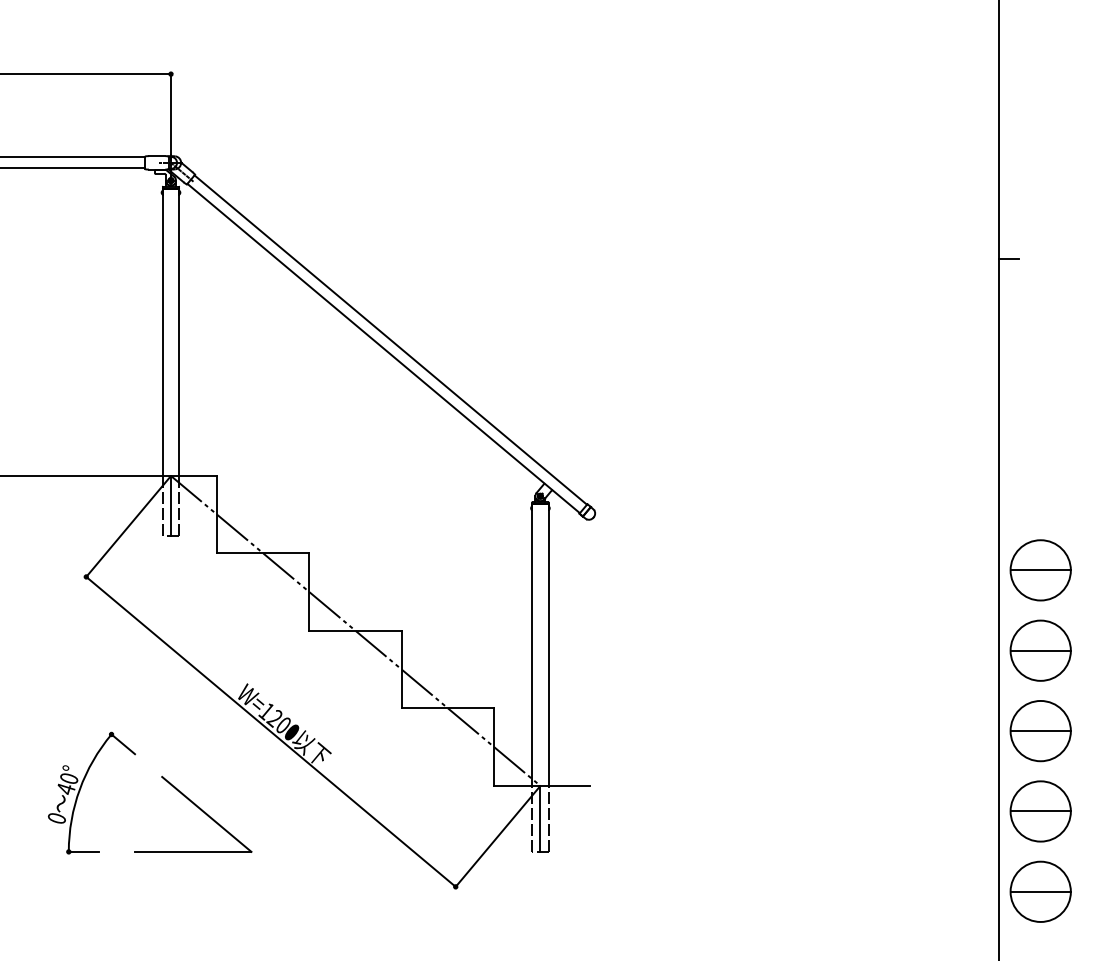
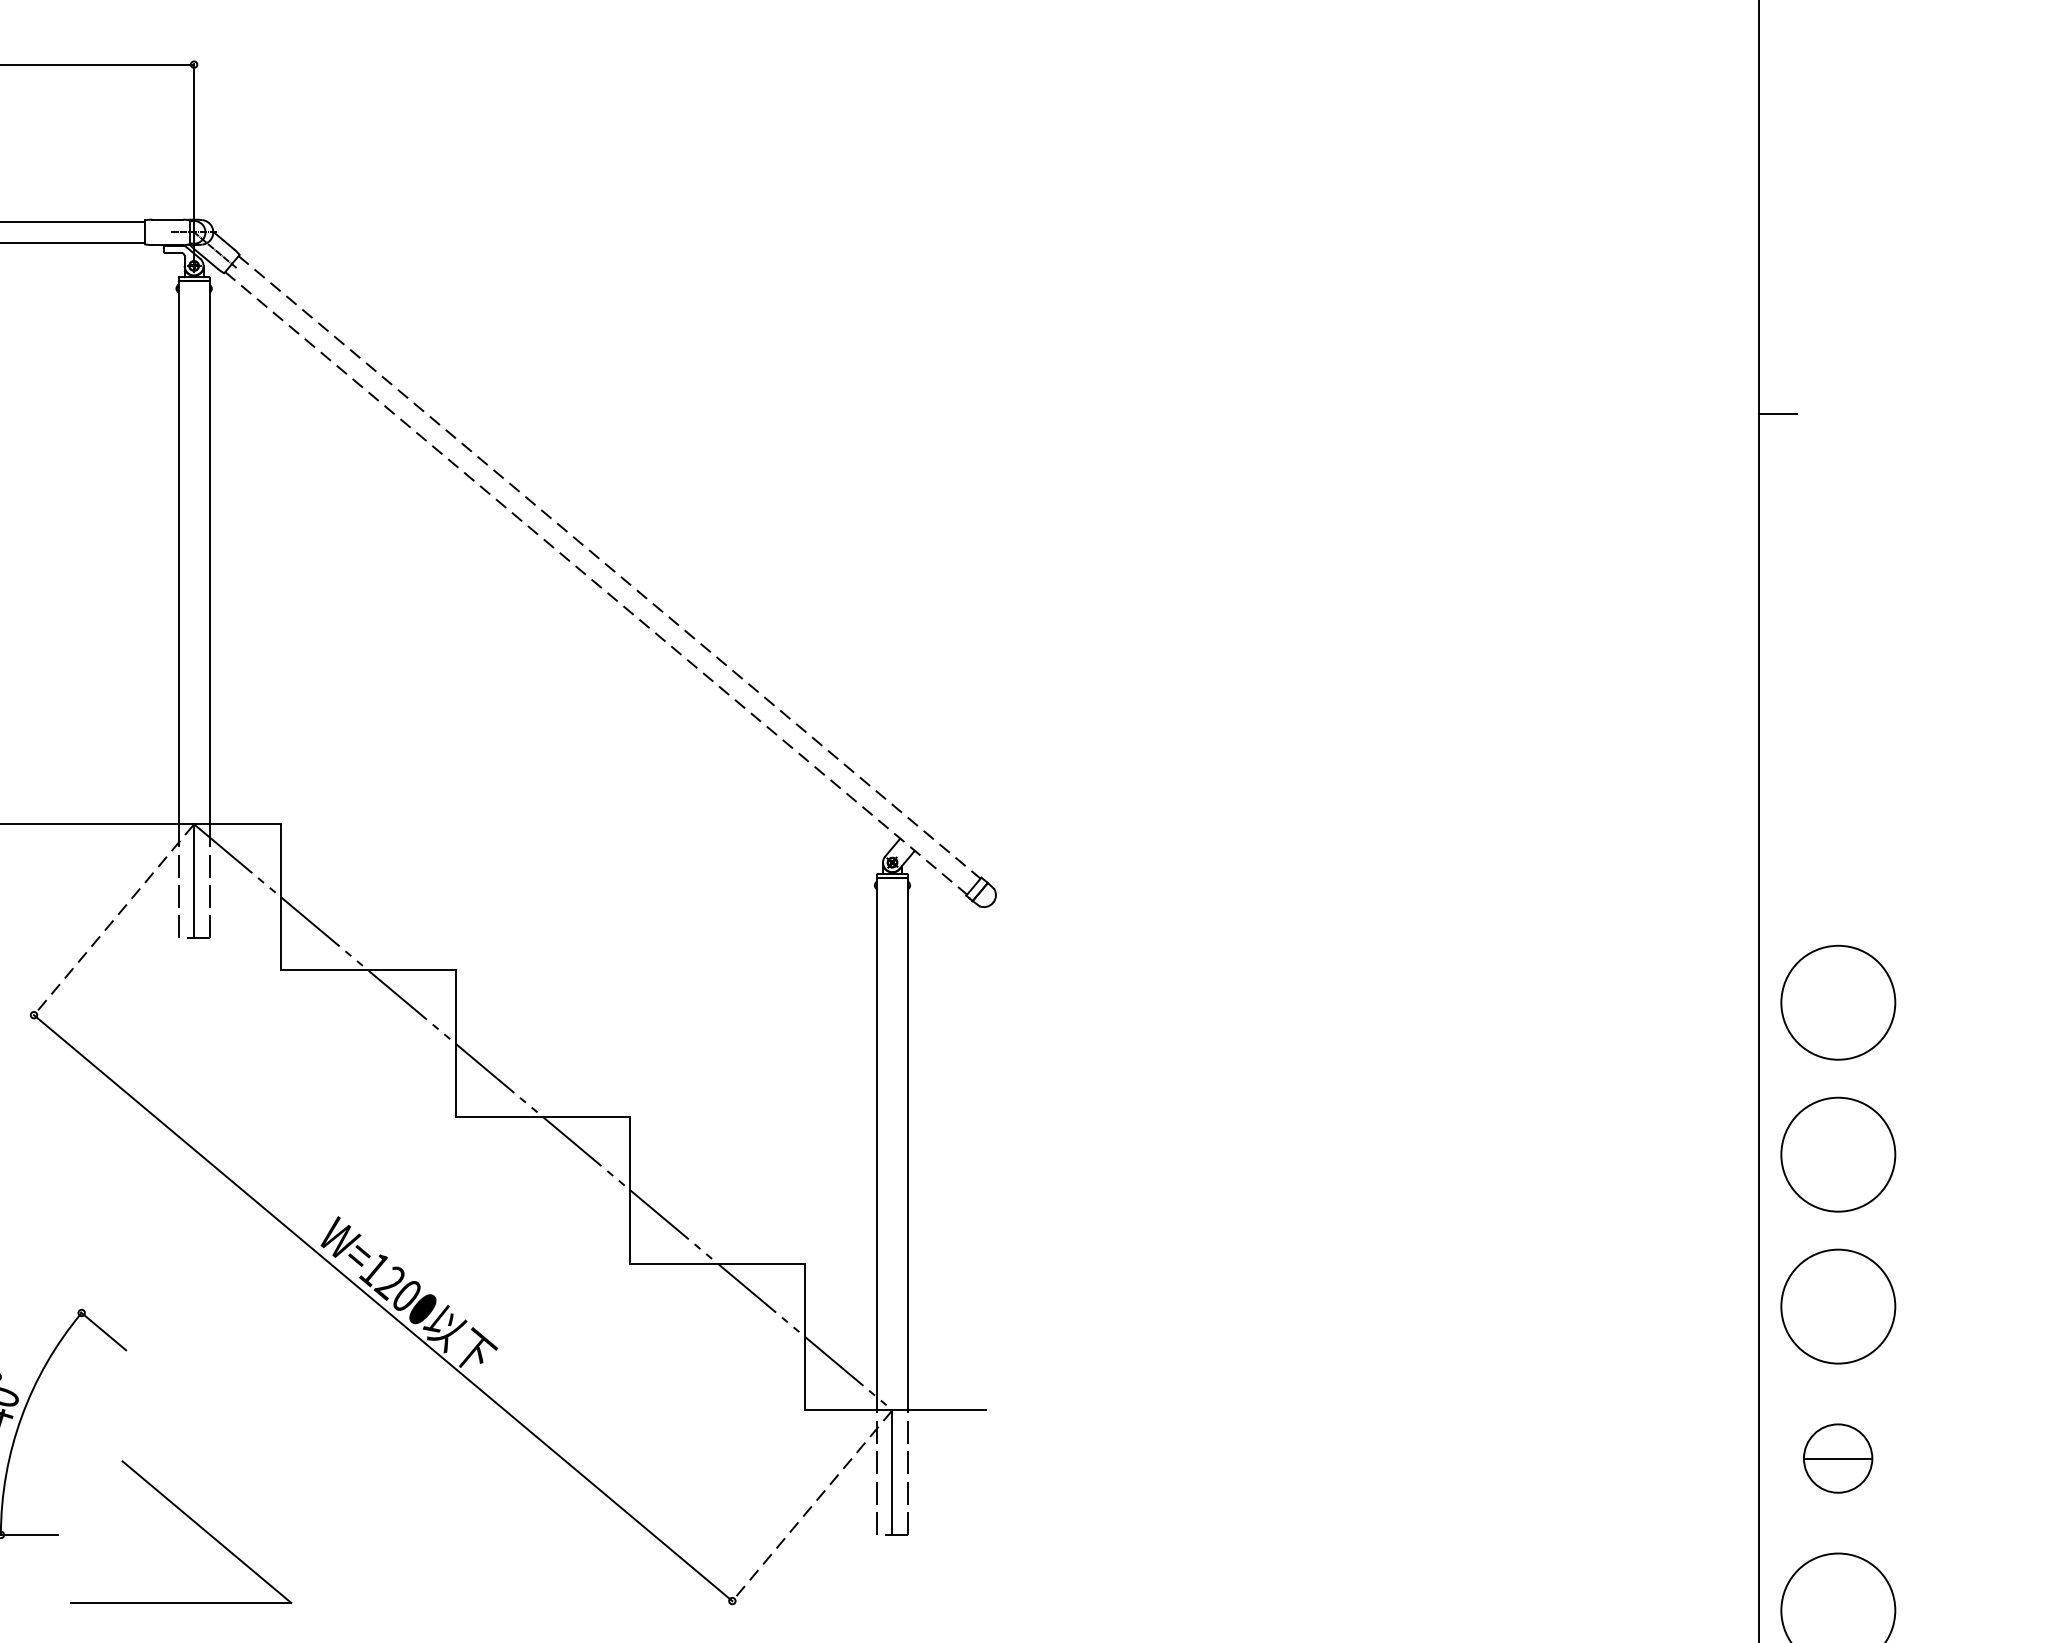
line: (391, 340) -> (610, 568), solid -> dashed
line: (384, 348) -> (597, 583), solid -> dashed
line: (128, 526) -> (113, 919), solid -> dashed
line: (1040, 570) -> (1837, 1003), removed
line: (1040, 650) -> (1837, 1154), removed
line: (1040, 731) -> (1837, 1307), removed
part: (198, 808) -> (191, 1521), moved
part: (1040, 811) -> (1837, 1458), size x0.6
line: (497, 836) -> (811, 1505), solid -> dashed
line: (1040, 891) -> (1837, 1609), removed

